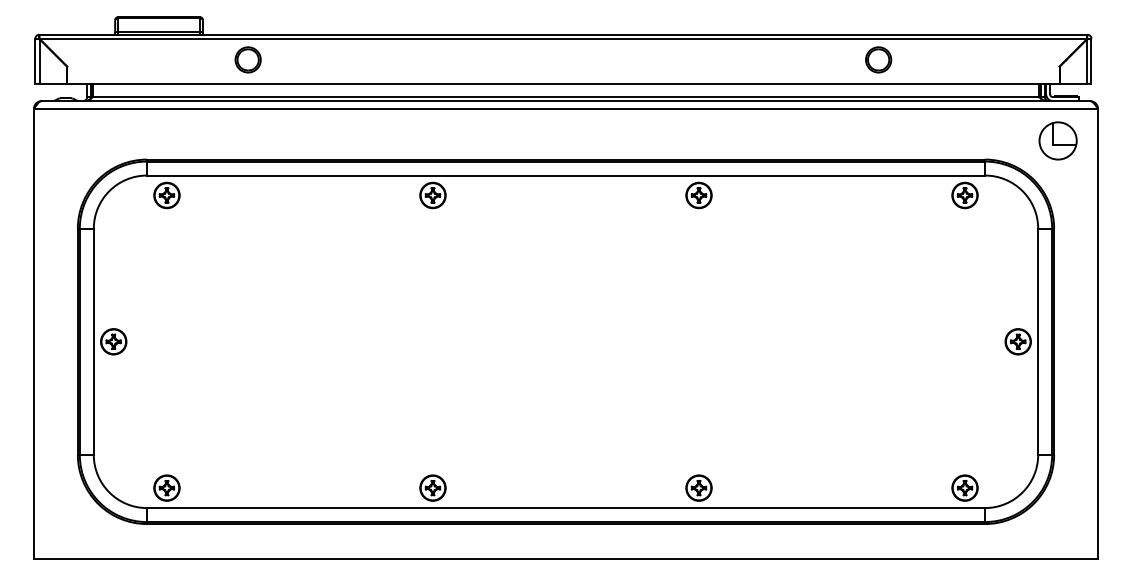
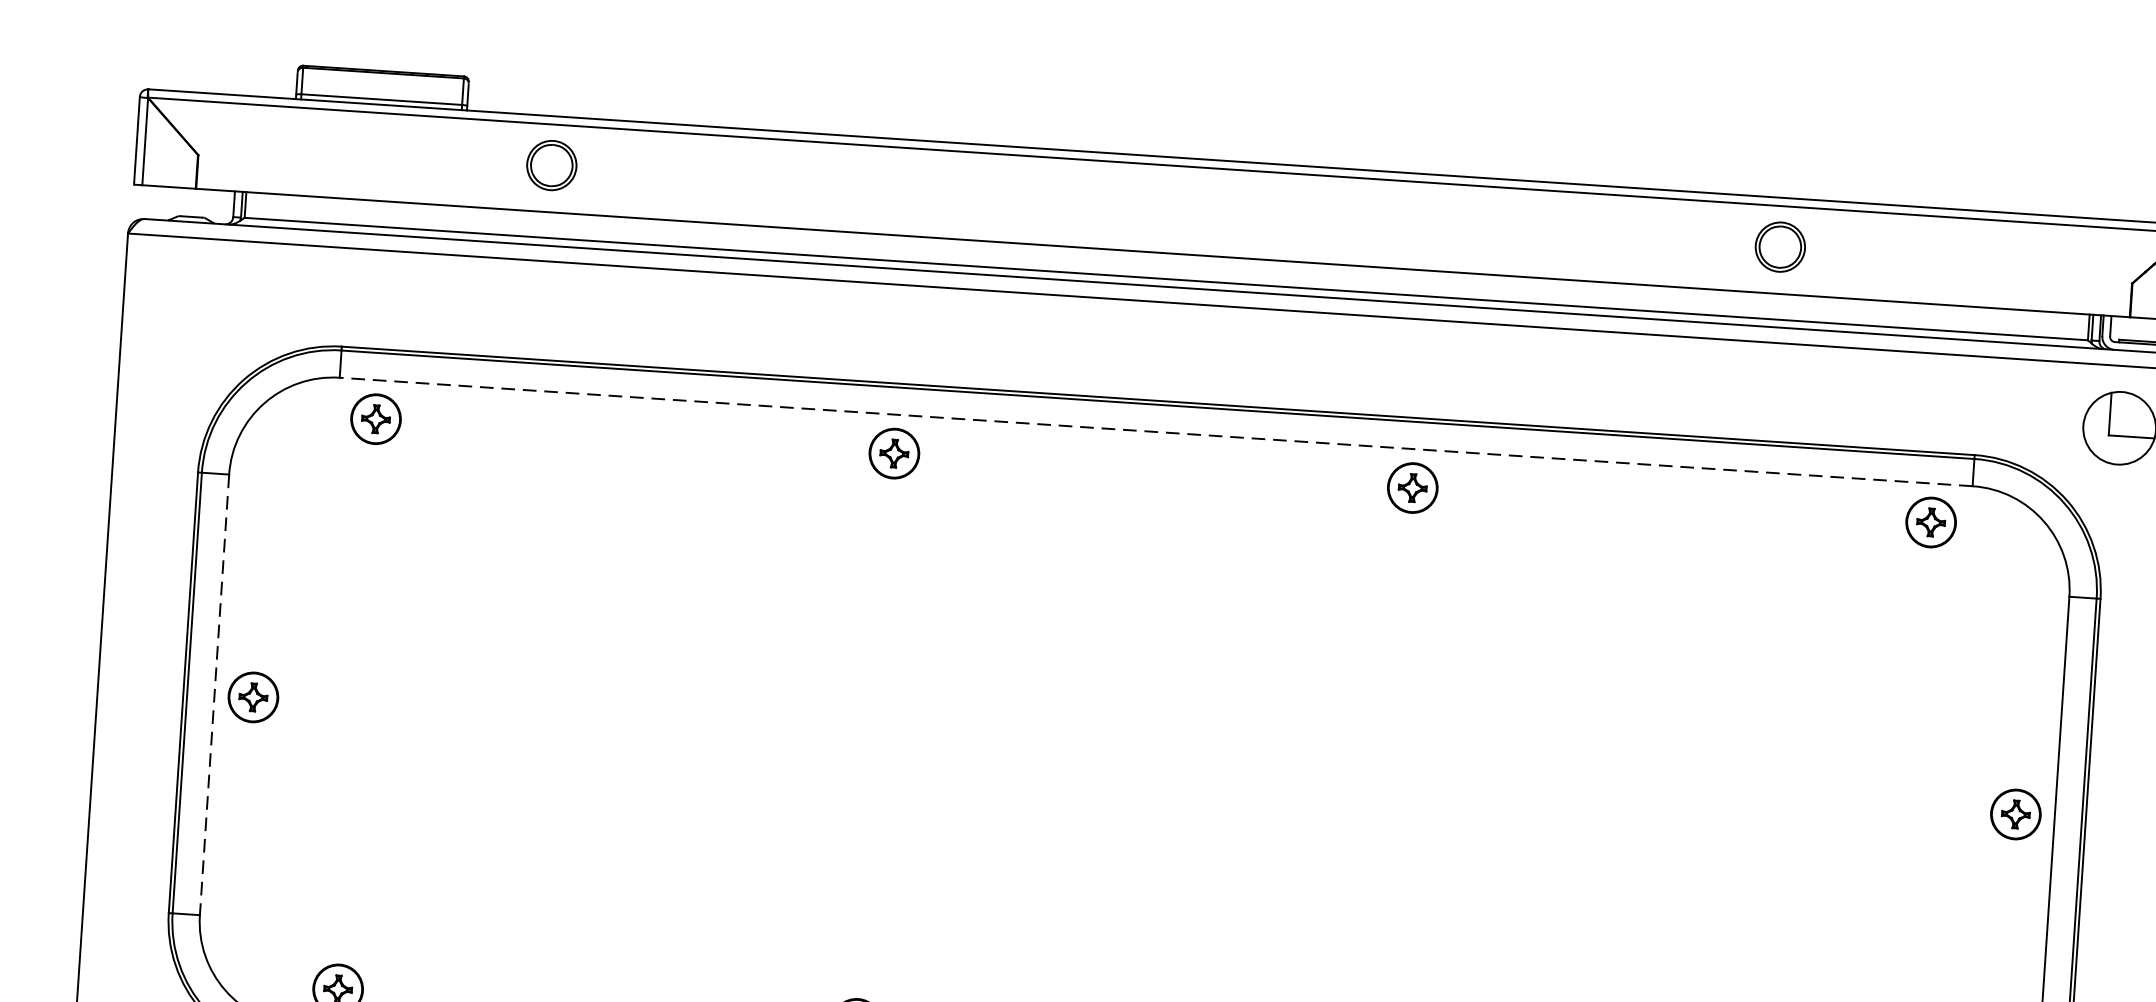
line: (566, 175) -> (1157, 431), solid -> dashed
line: (93, 342) -> (213, 696), solid -> dashed

